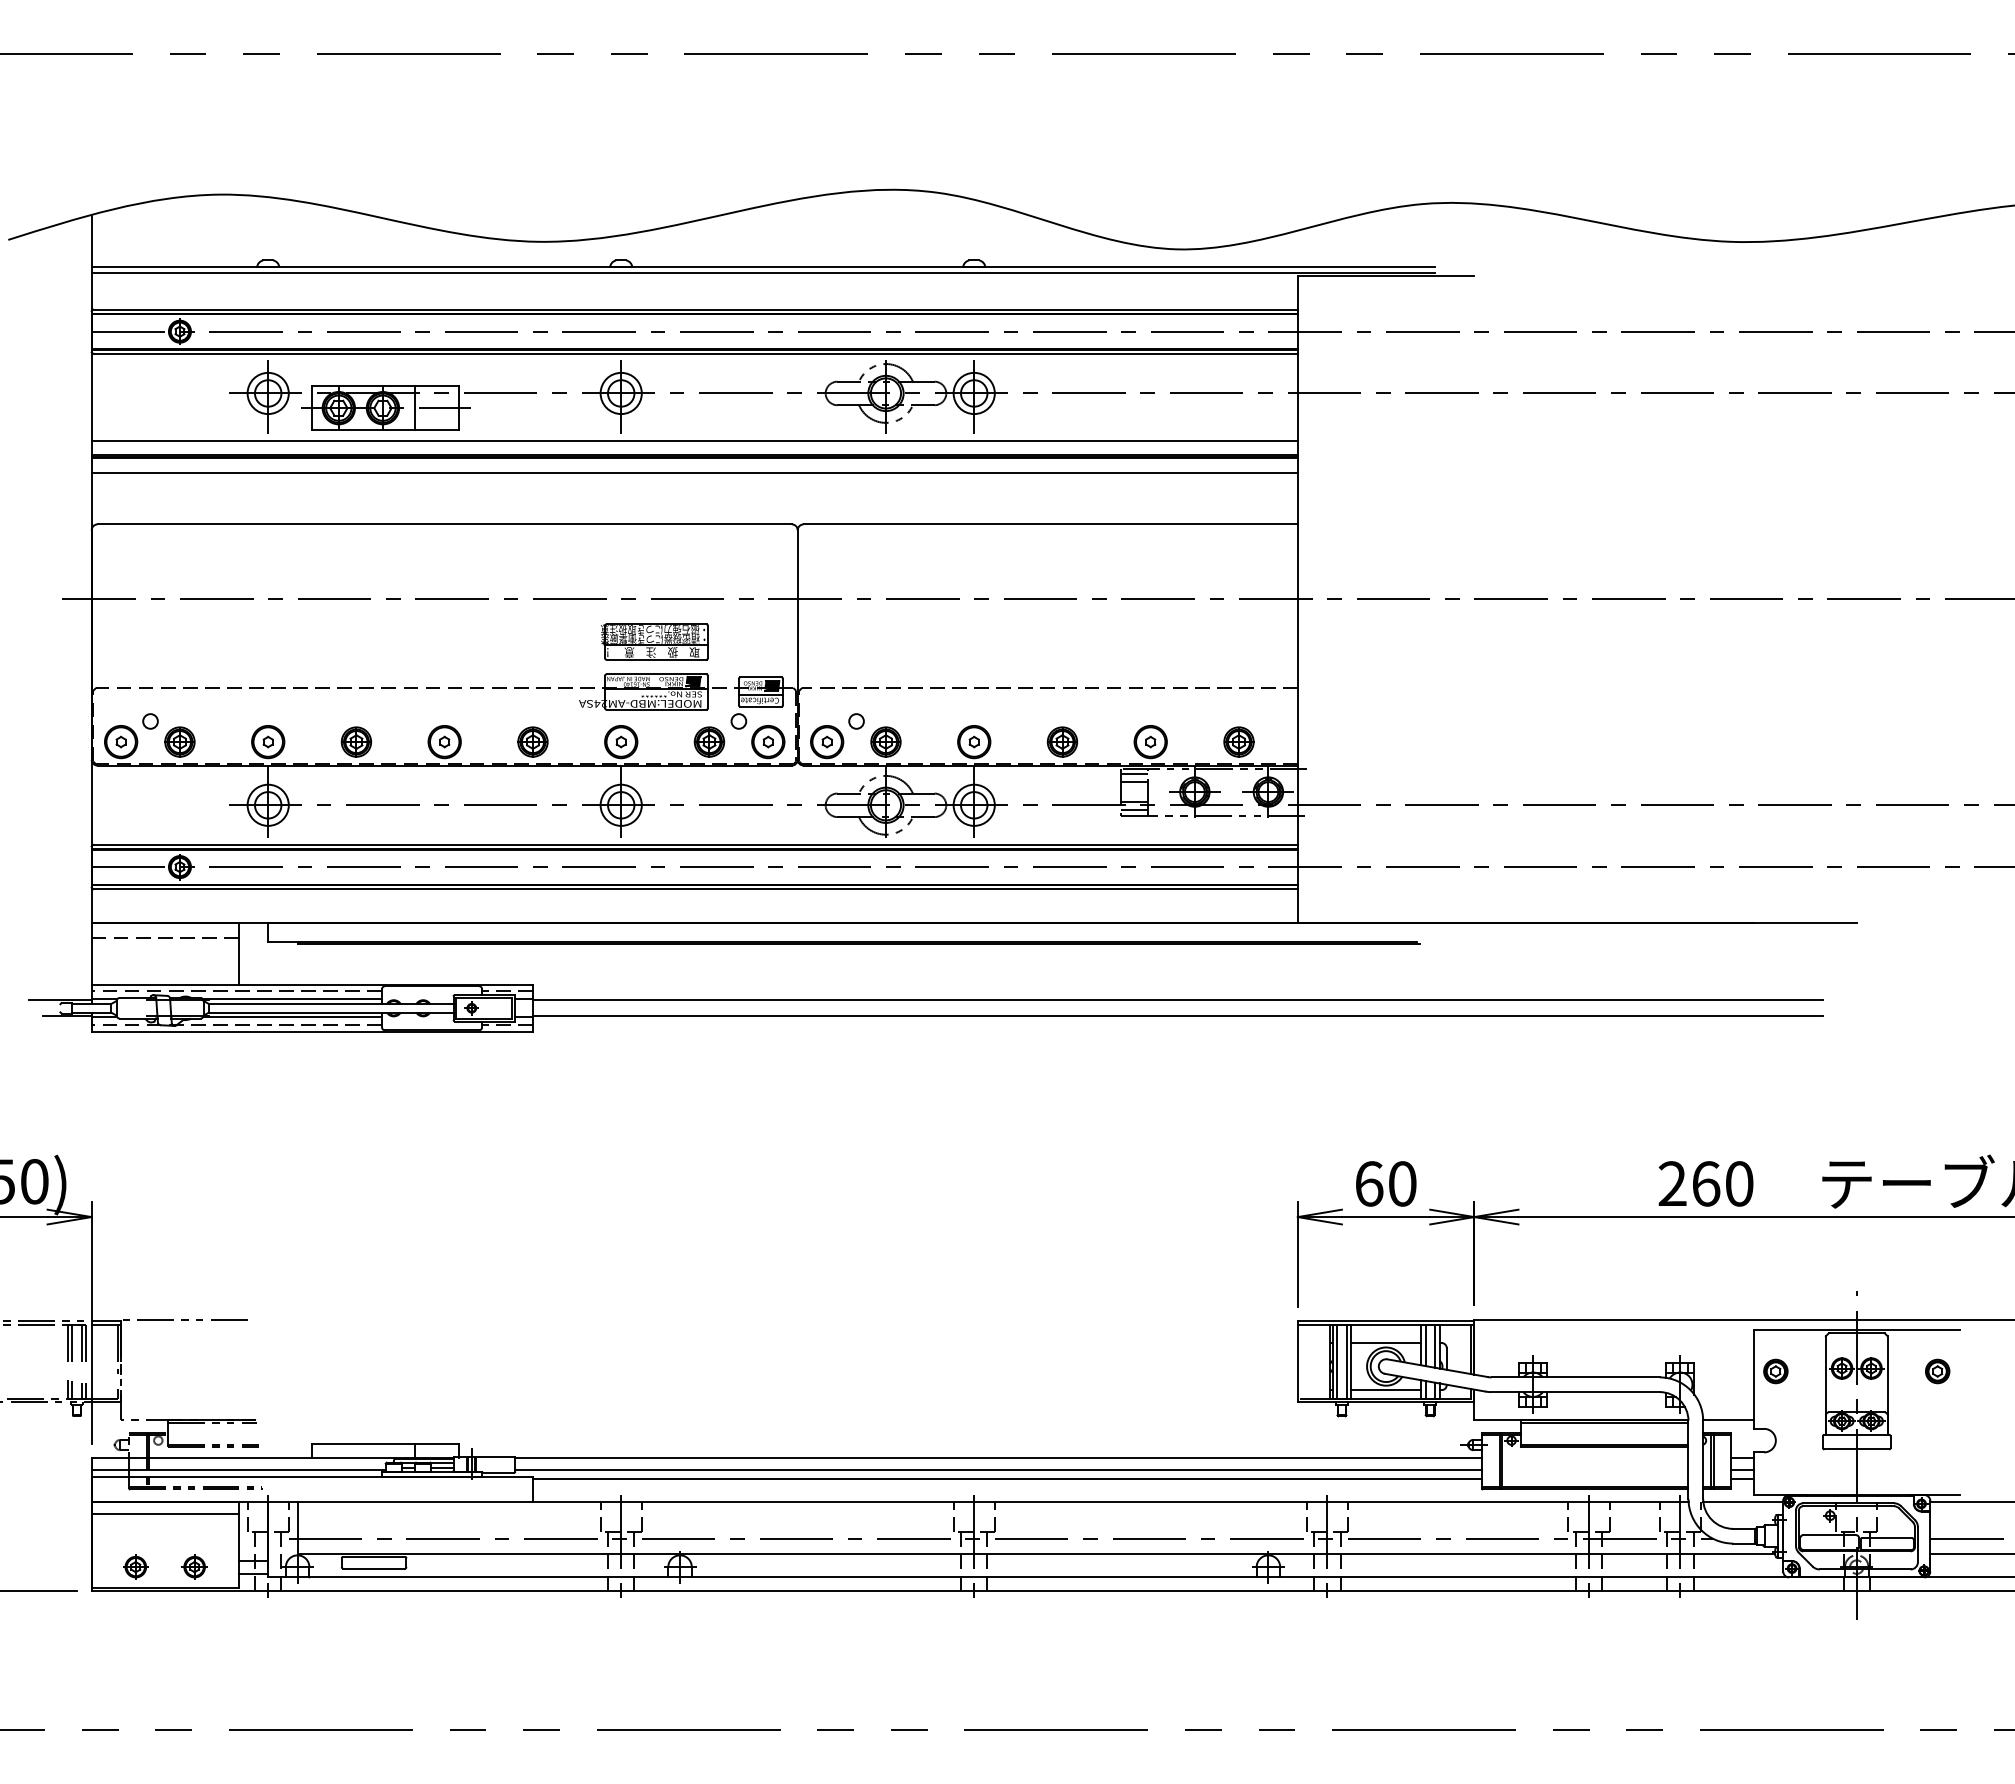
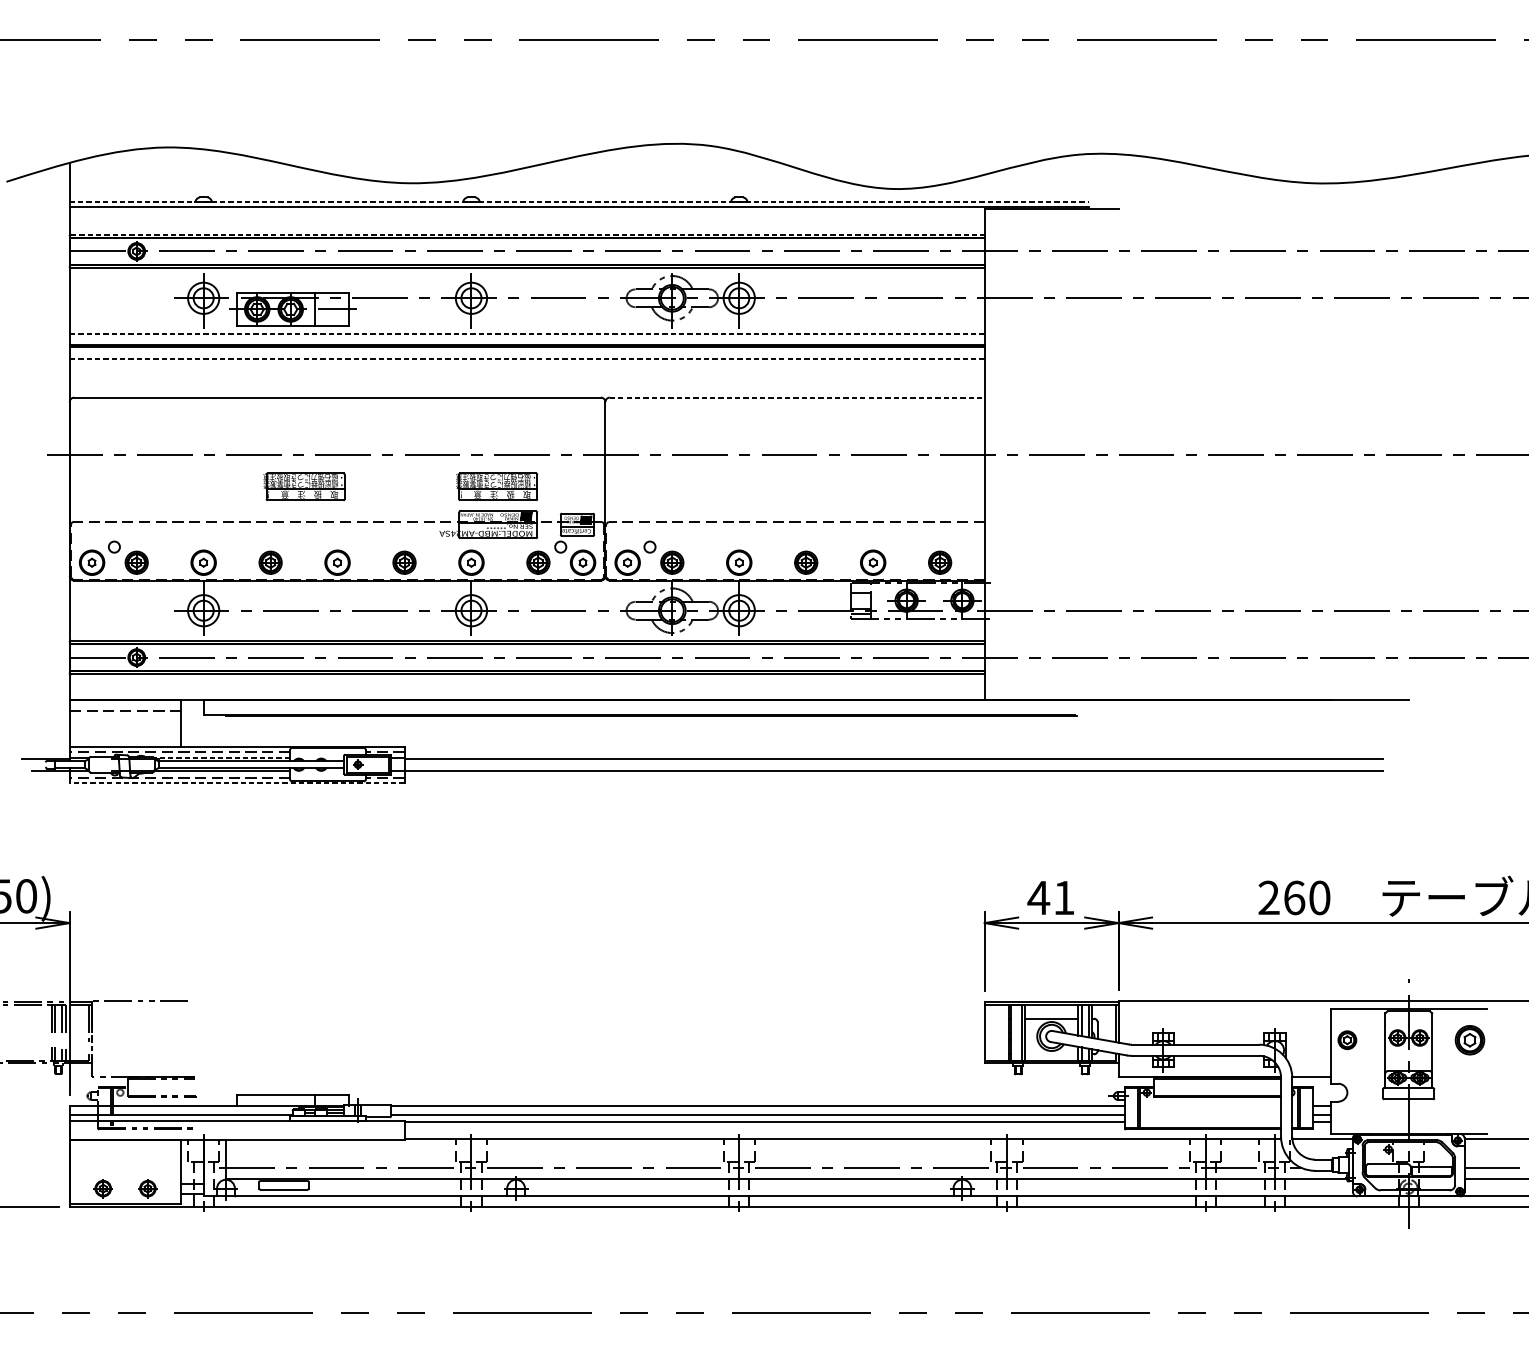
line: (763, 266) -> (579, 201), solid -> dashed
line: (696, 309) -> (528, 234), solid -> dashed
line: (694, 440) -> (527, 333), solid -> dashed
line: (694, 472) -> (527, 358), solid -> dashed
line: (1051, 524) -> (797, 397), solid -> dashed
part: (400, 641) -> (304, 486), added
line: (1134, 774) -> (860, 587), removed
line: (292, 999) -> (222, 758), solid -> dashed
line: (312, 1031) -> (237, 782), solid -> dashed
text: (1384, 1183) -> (1050, 897), 60 -> 41
line: (1337, 1361) -> (1014, 1032), removed
part: (1937, 1371) -> (1469, 1040), size x1.6
line: (1385, 1390) -> (1051, 1054), removed
line: (164, 1514) -> (125, 1148), removed

